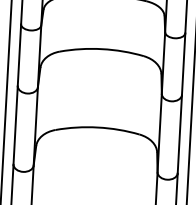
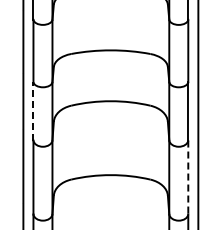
line: (19, 54) -> (33, 110), solid -> dashed
line: (180, 134) -> (188, 177), solid -> dashed

